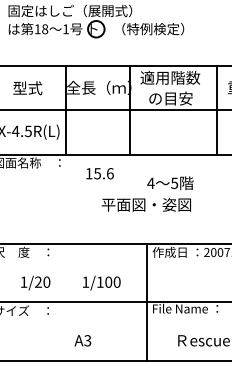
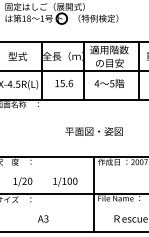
text: (100, 173) -> (64, 83), moved
text: (170, 182) -> (109, 83), moved
text: (83, 340) -> (43, 218), moved

